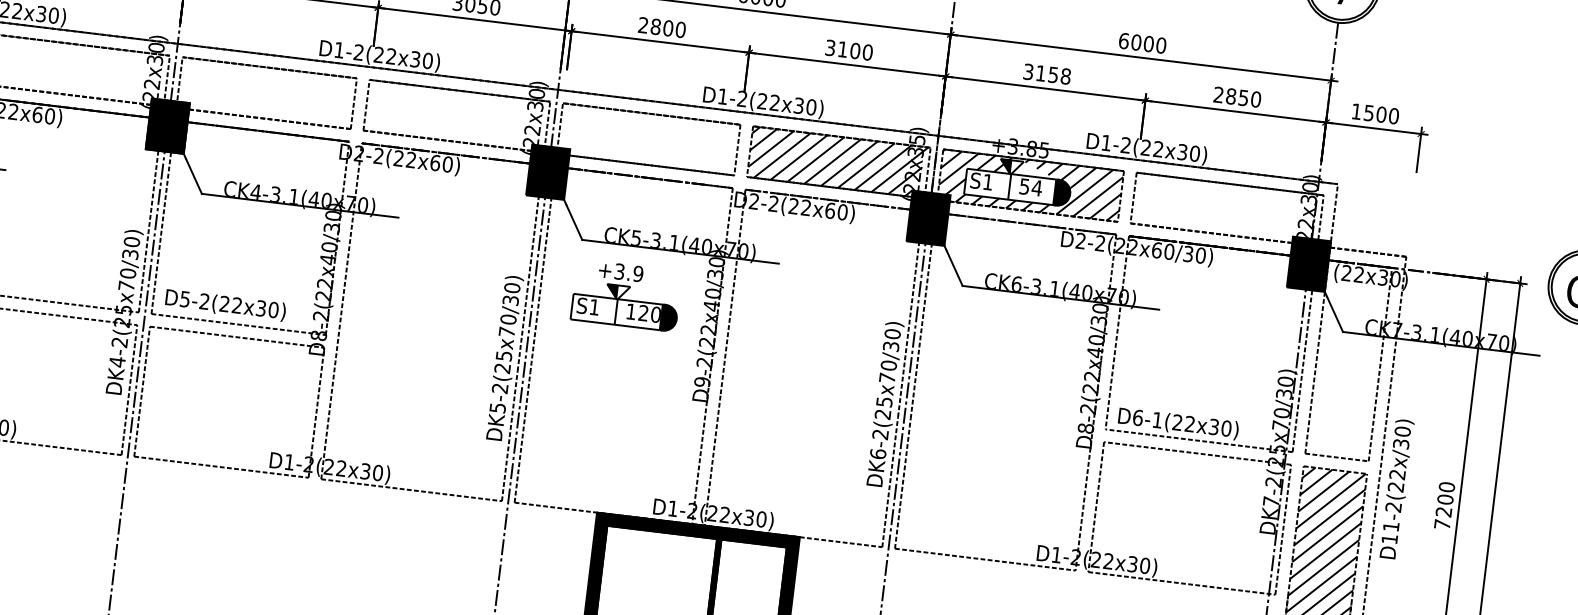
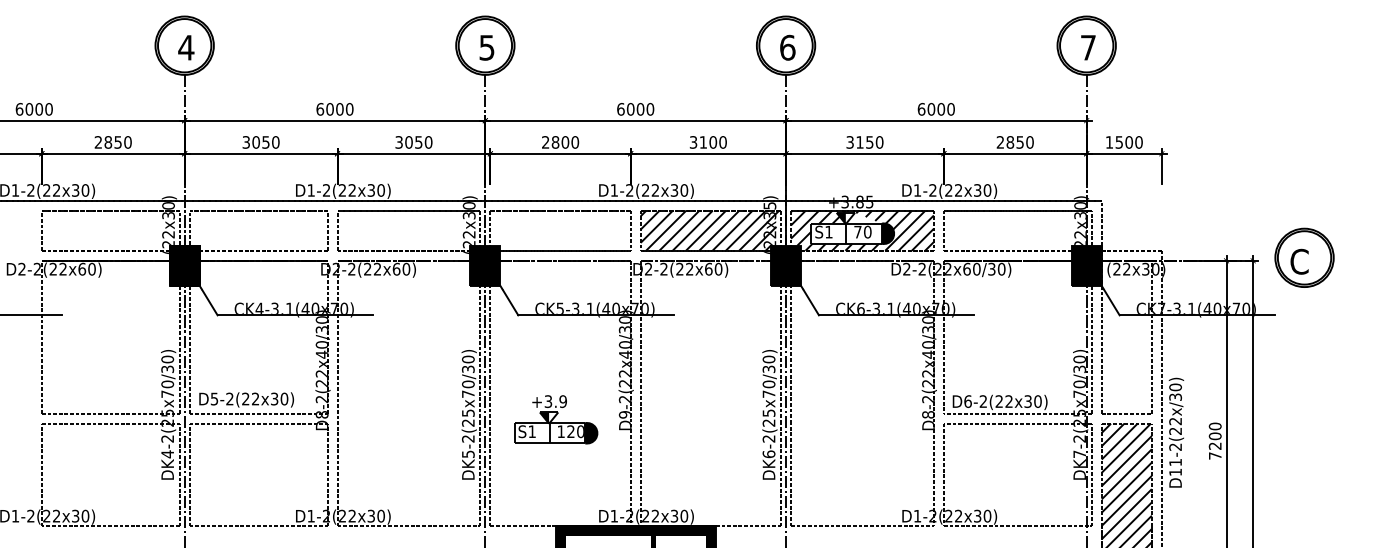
text: (1065, 76) -> (879, 142), 3158 -> 3150
text: (1030, 186) -> (862, 231), 54 -> 70
part: (627, 295) -> (556, 419), moved
text: (1156, 419) -> (982, 401), D6-1(22x30) -> D6-2(22x30)

